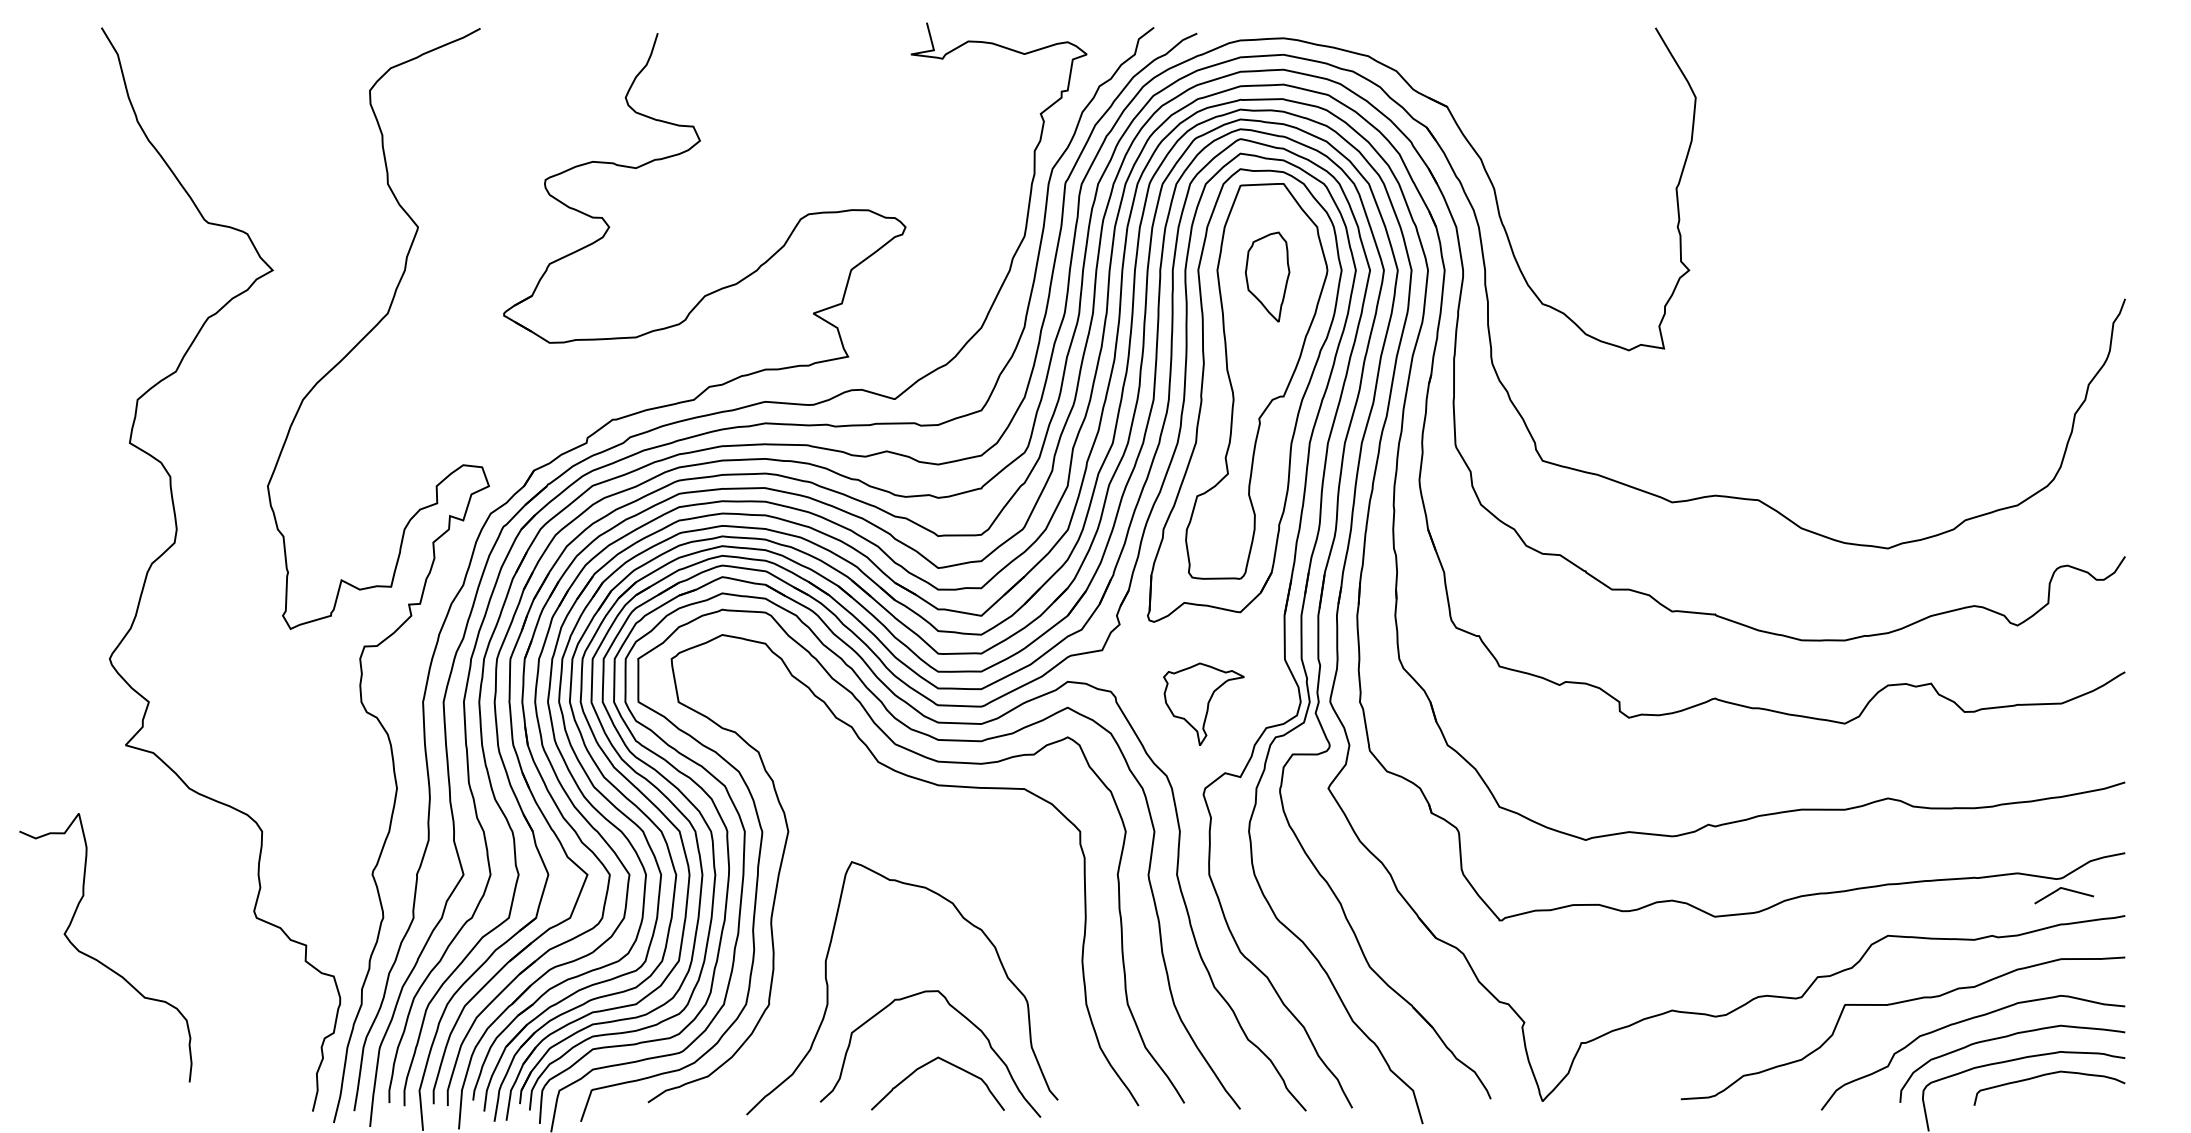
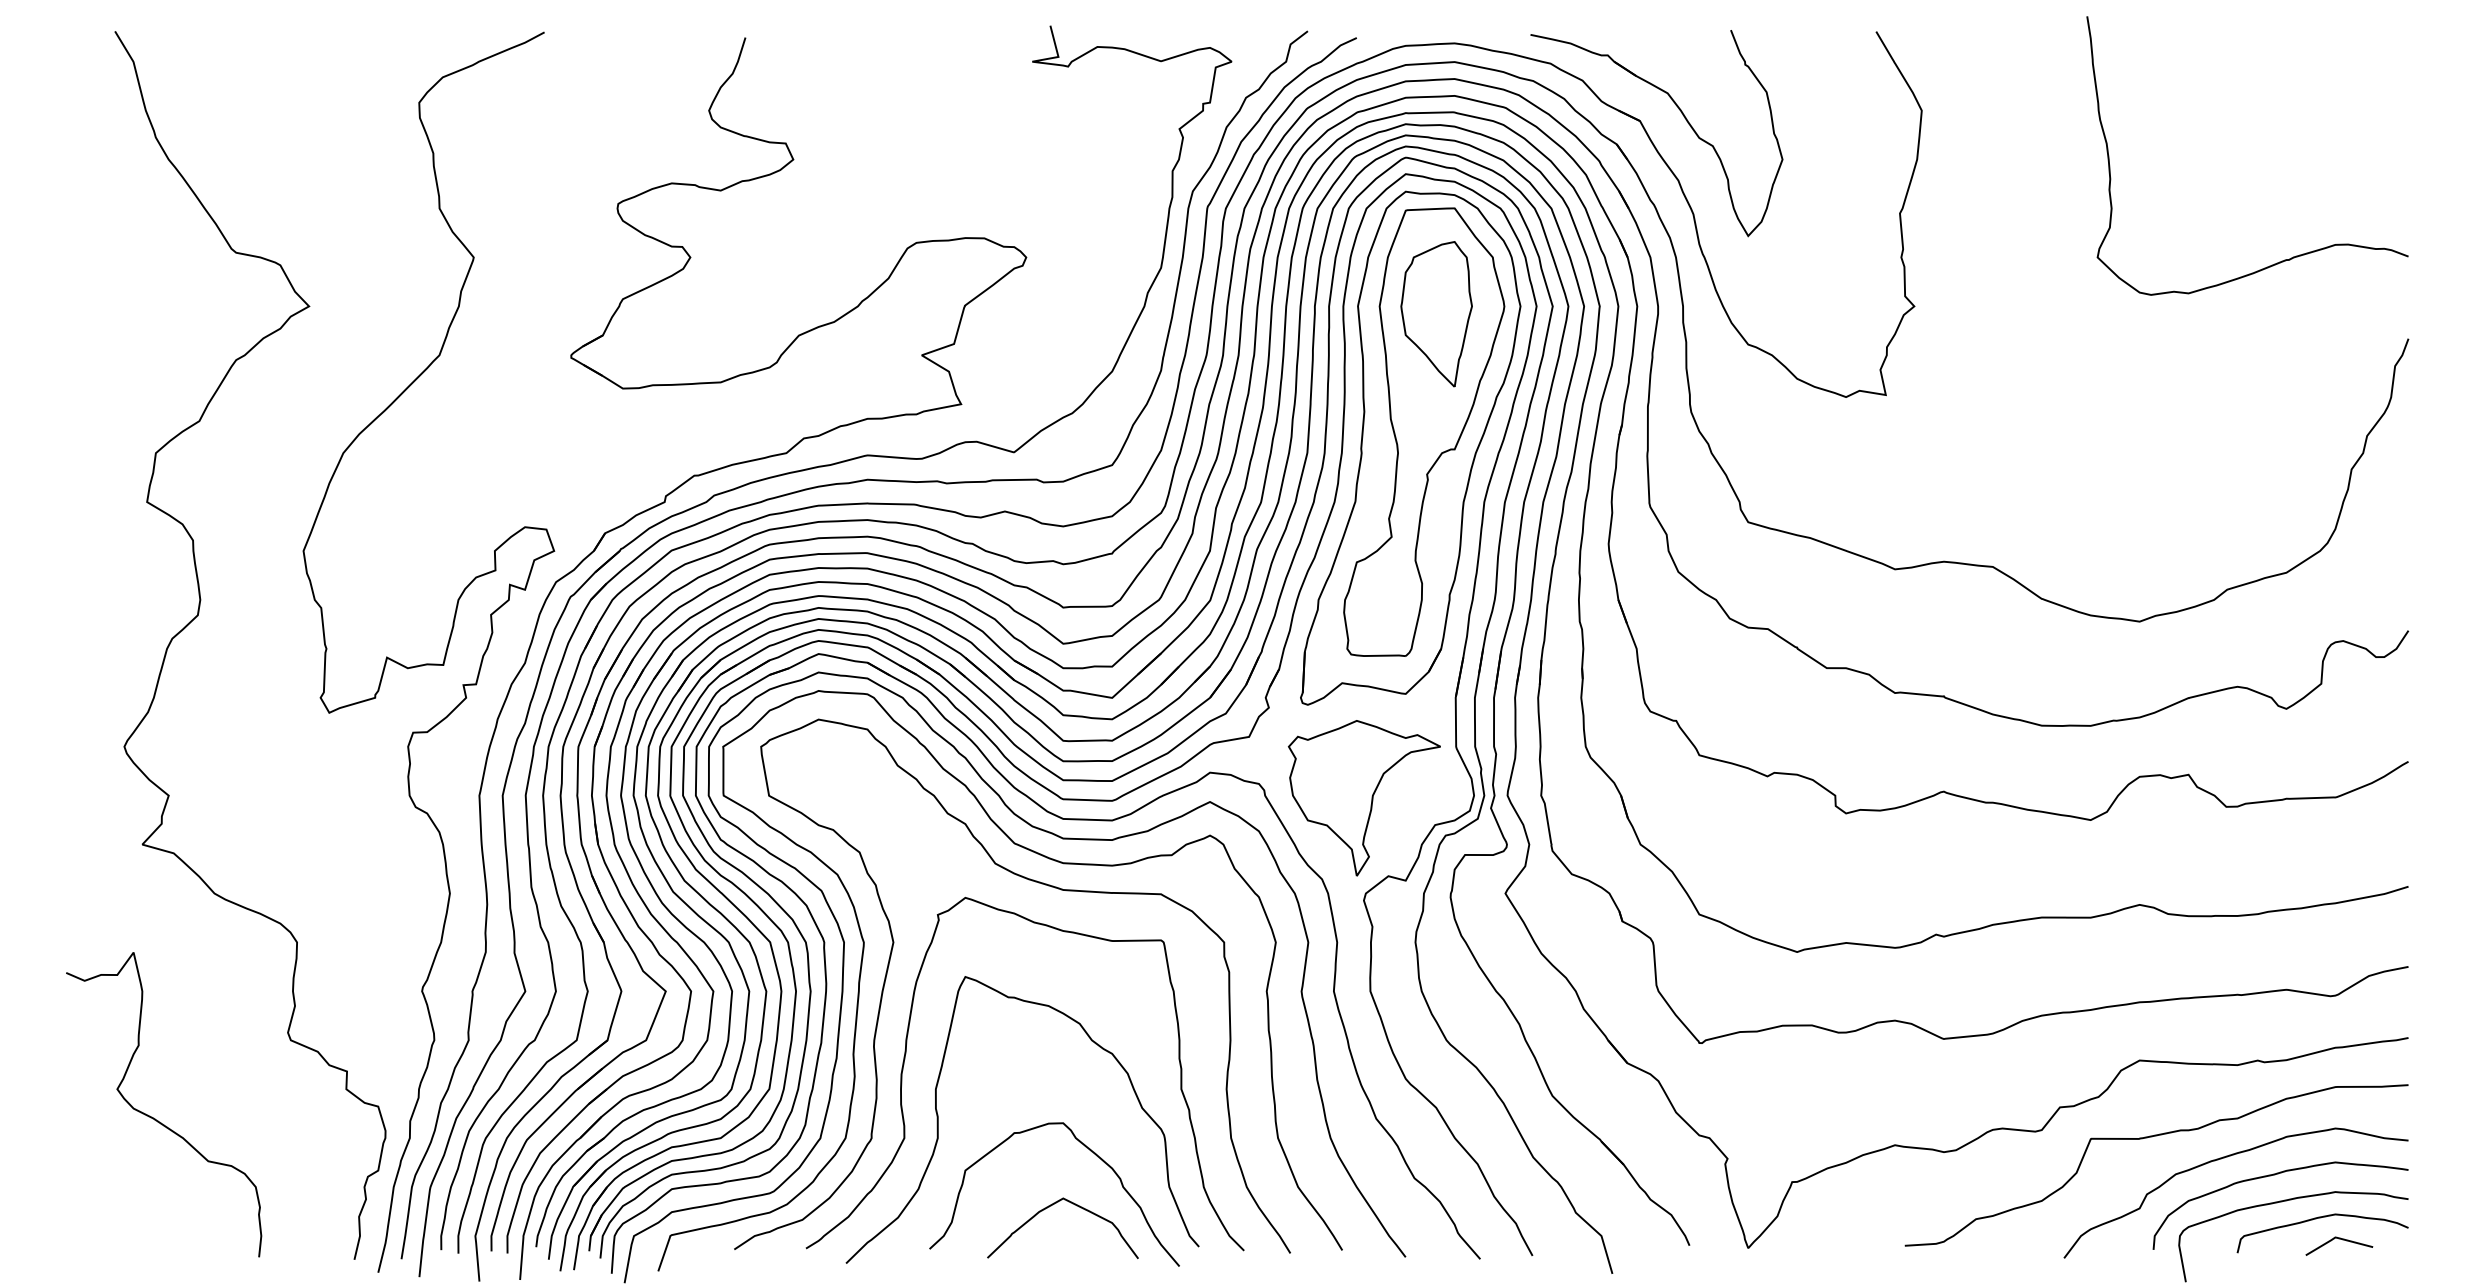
part: (1485, 103) -> (1683, 117), added
curve: (2016, 228) -> (2285, 258), added
part: (1267, 276) -> (1436, 313), size x1.43
part: (1203, 704) -> (1363, 798), size x1.67
line: (2066, 890) -> (2341, 1240), moved
curve: (800, 927) -> (907, 1051), added
curve: (99, 960) -> (156, 1119), moved

